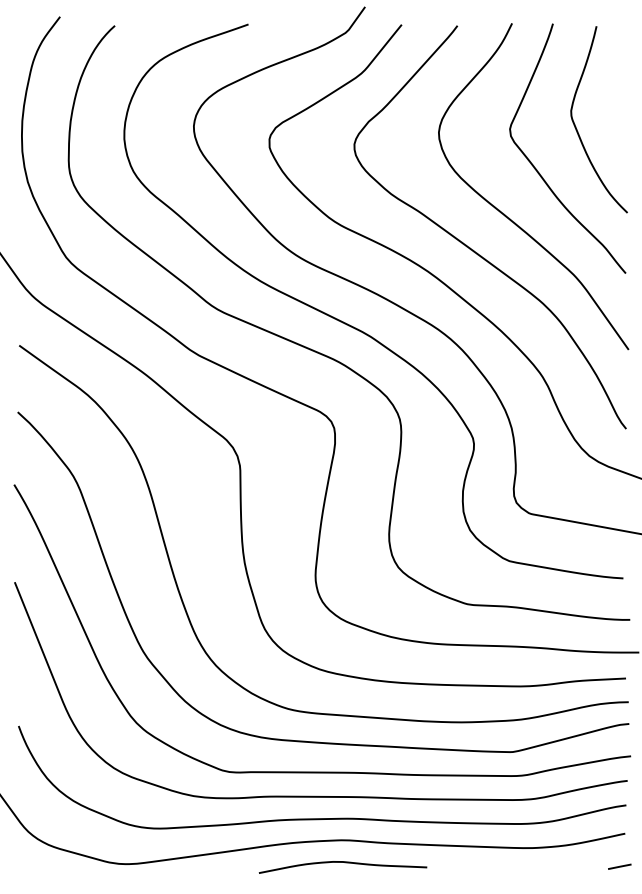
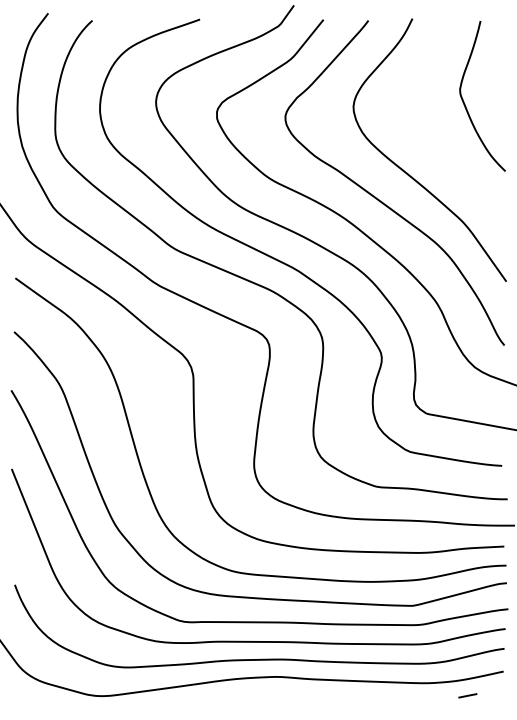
curve: (537, 169) -> (432, 136), removed
curve: (342, 862) -> (275, 694), removed
line: (619, 866) -> (467, 695), moved

